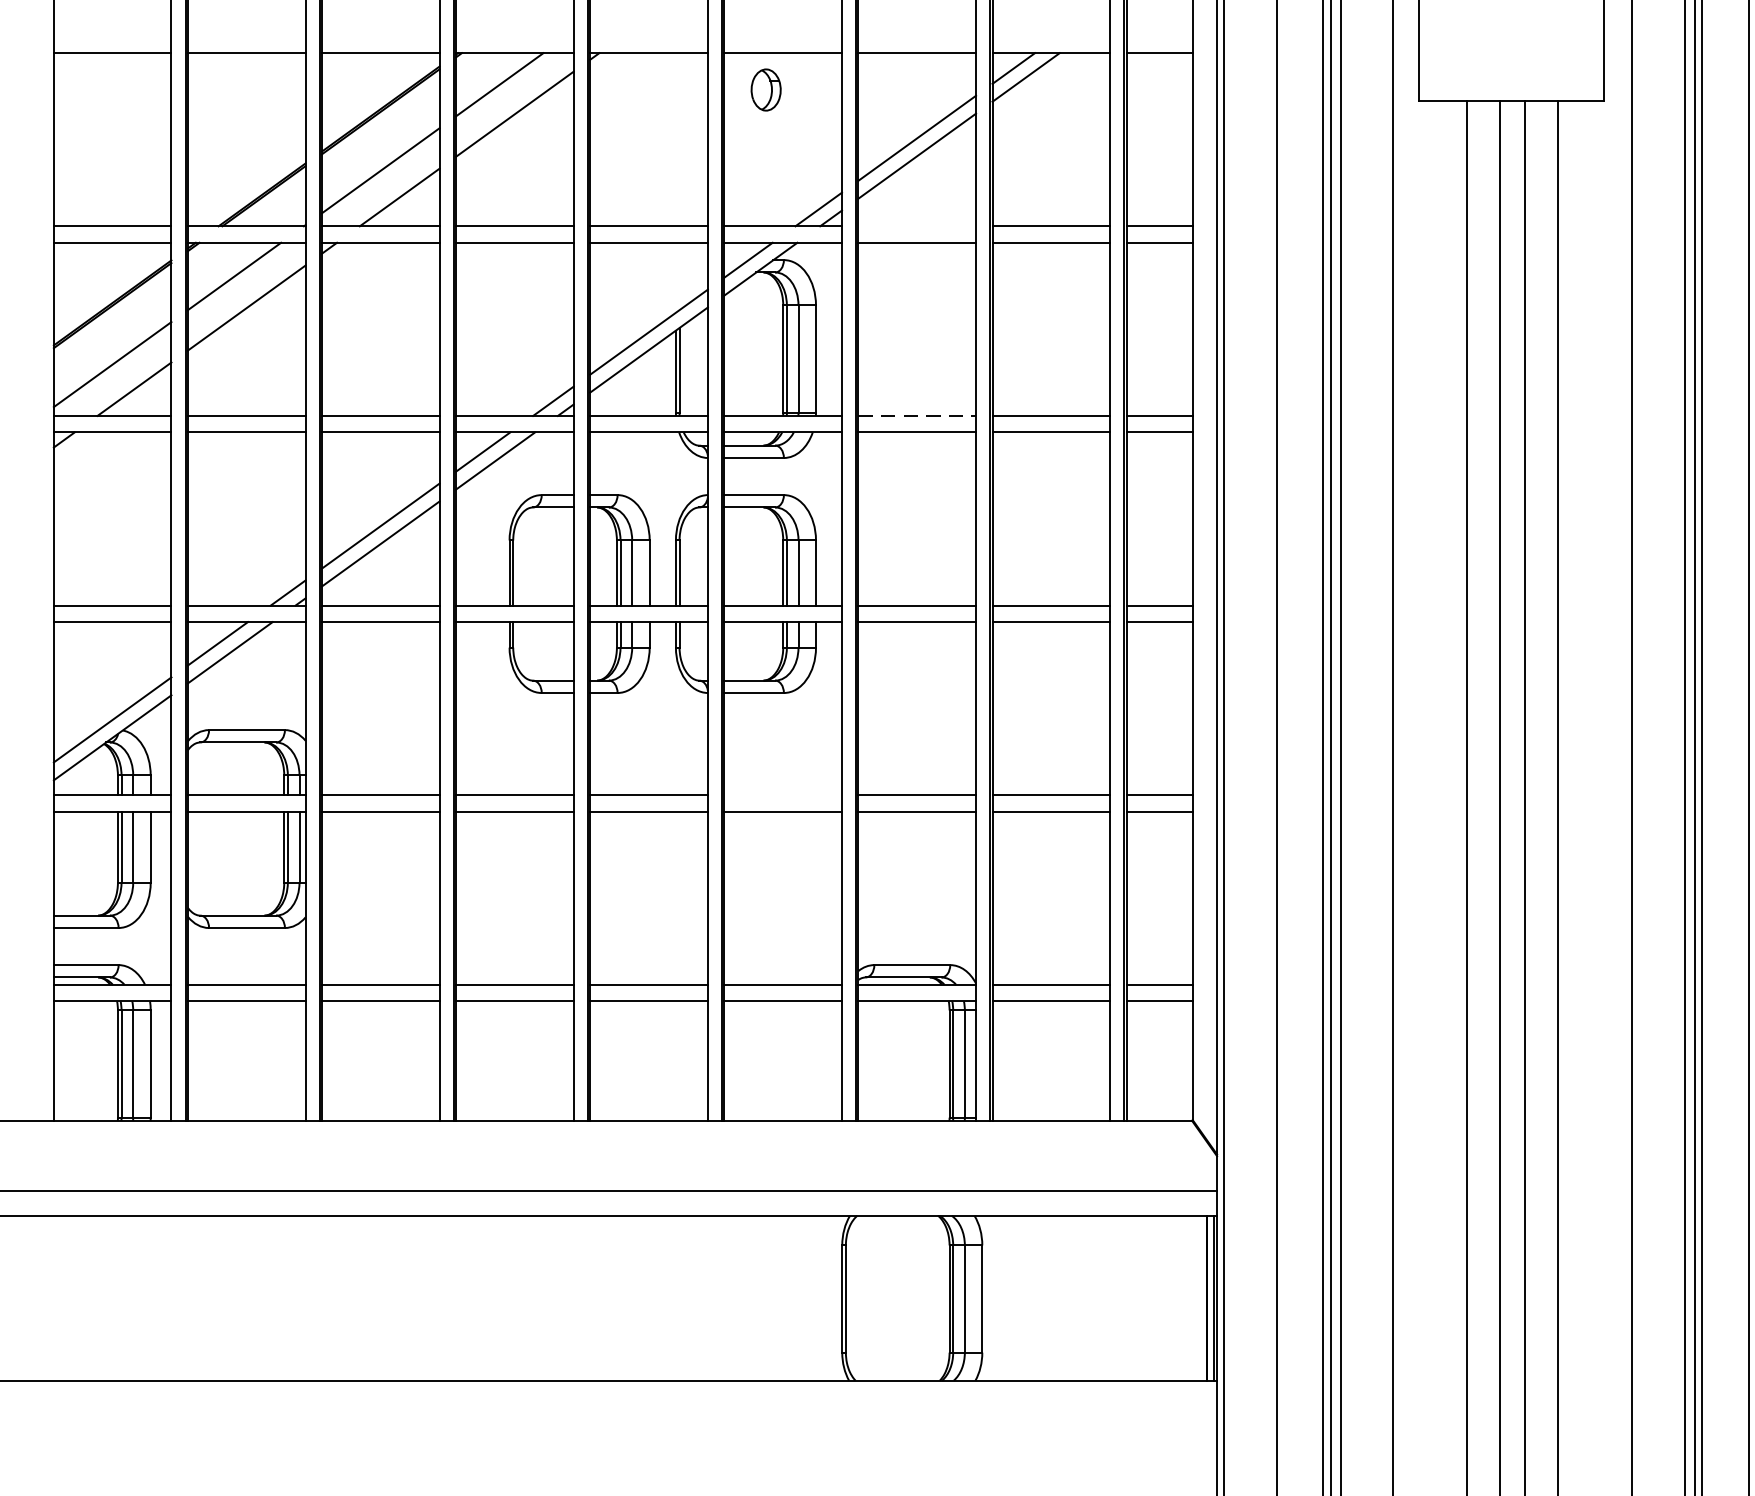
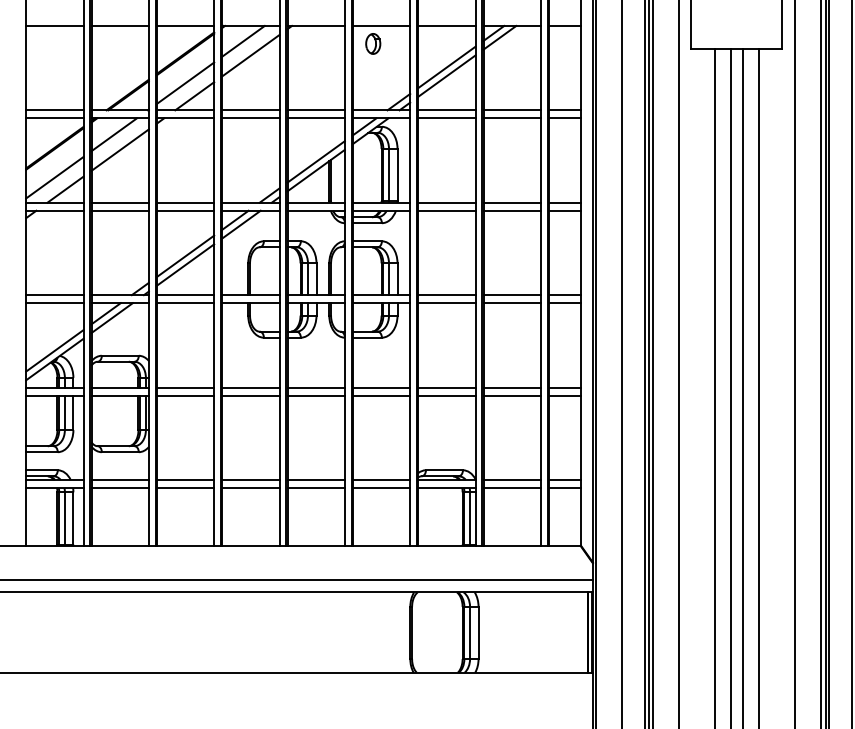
line: (916, 226) -> (446, 110), added
line: (916, 415) -> (446, 202), dashed -> solid
line: (783, 795) -> (381, 387), added

